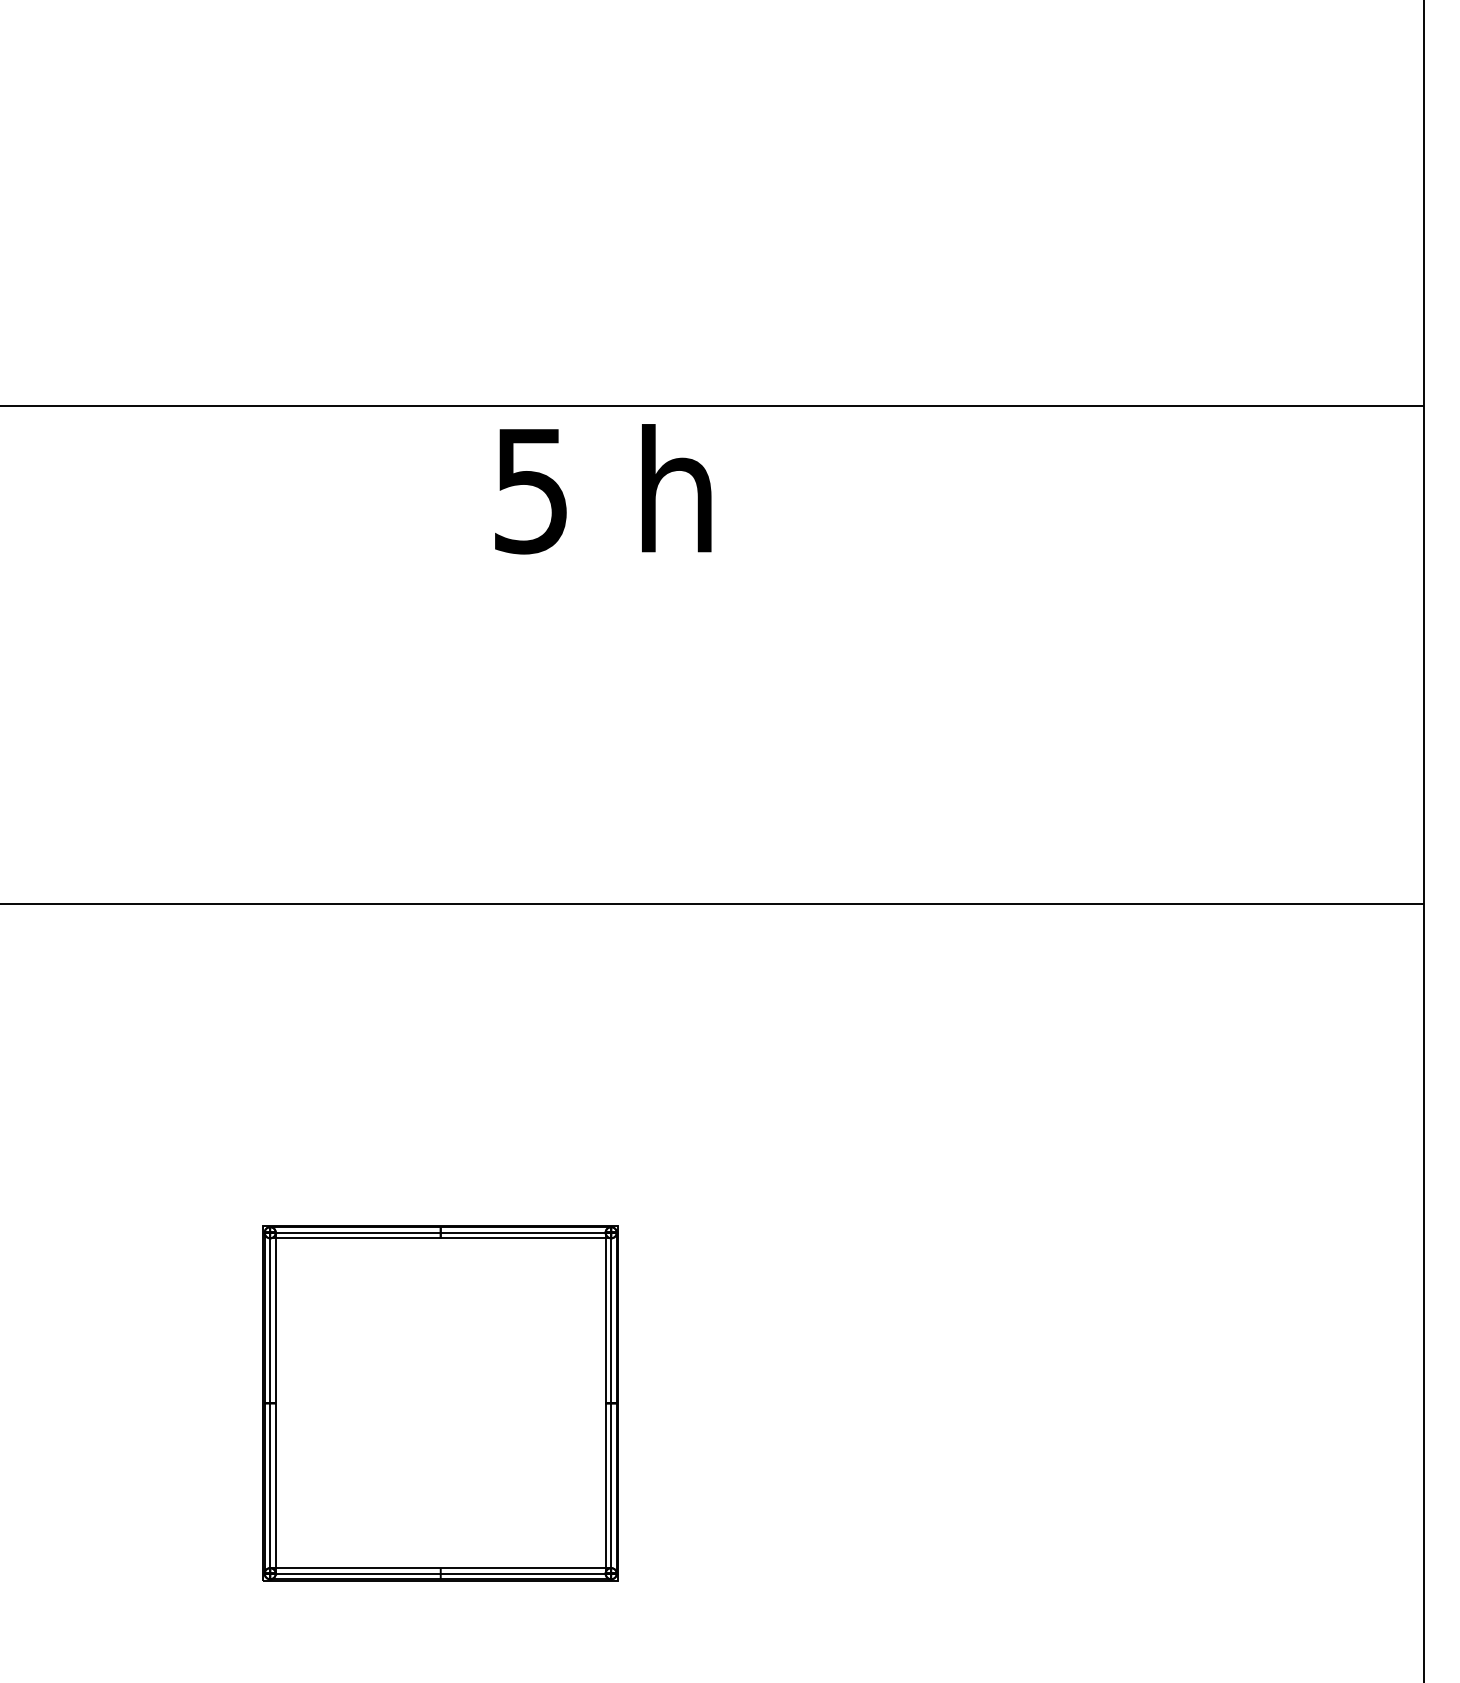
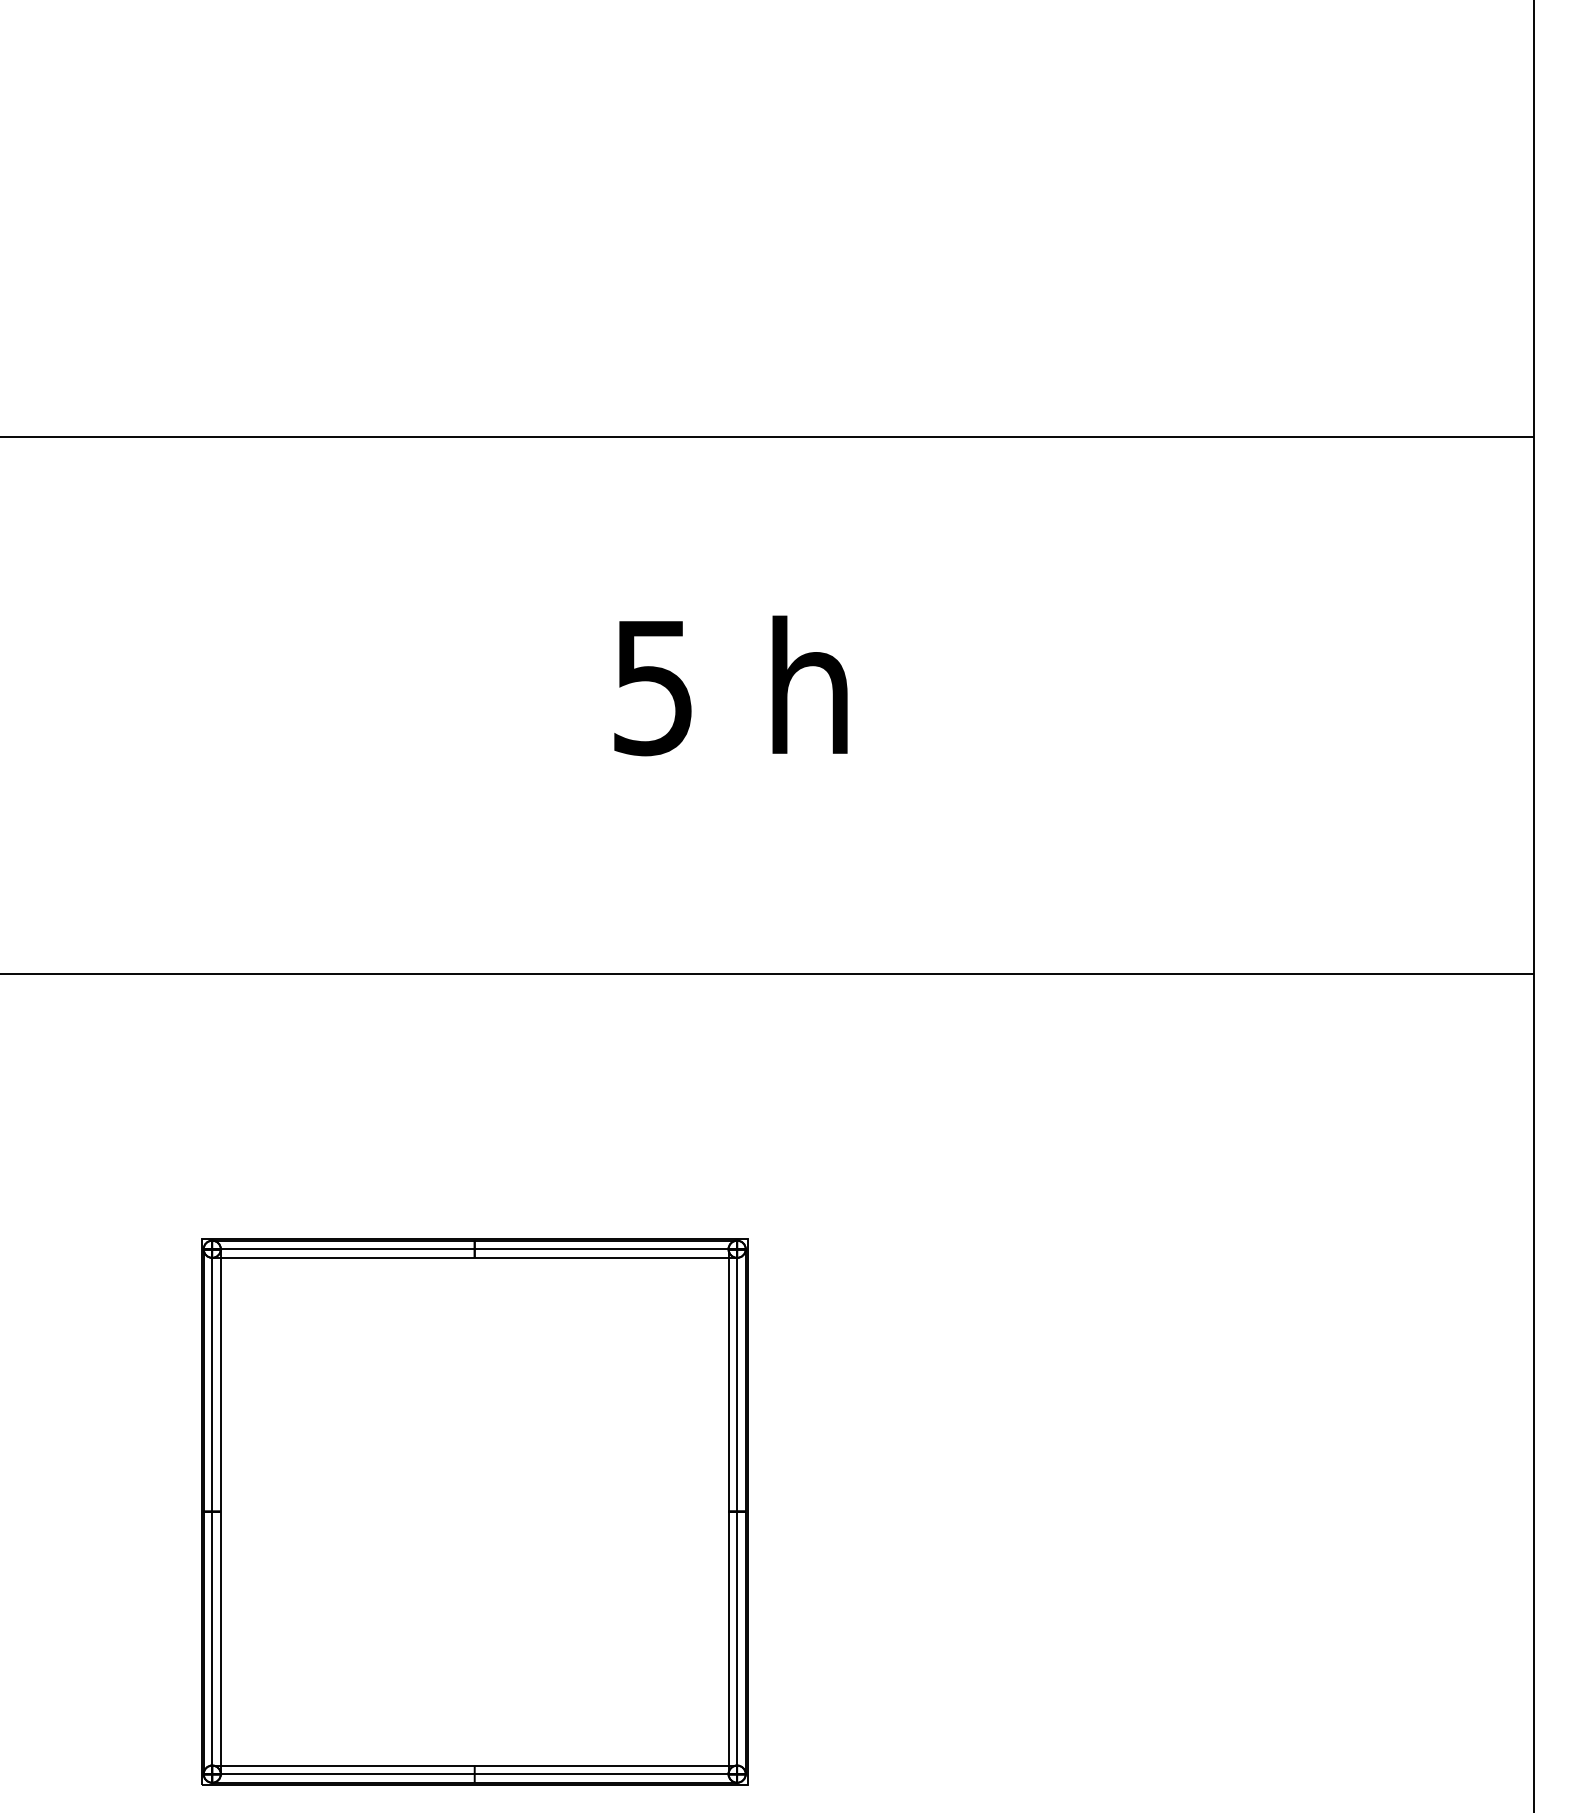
text: (602, 488) -> (730, 685), moved
part: (440, 1402) -> (474, 1511), size x1.43

